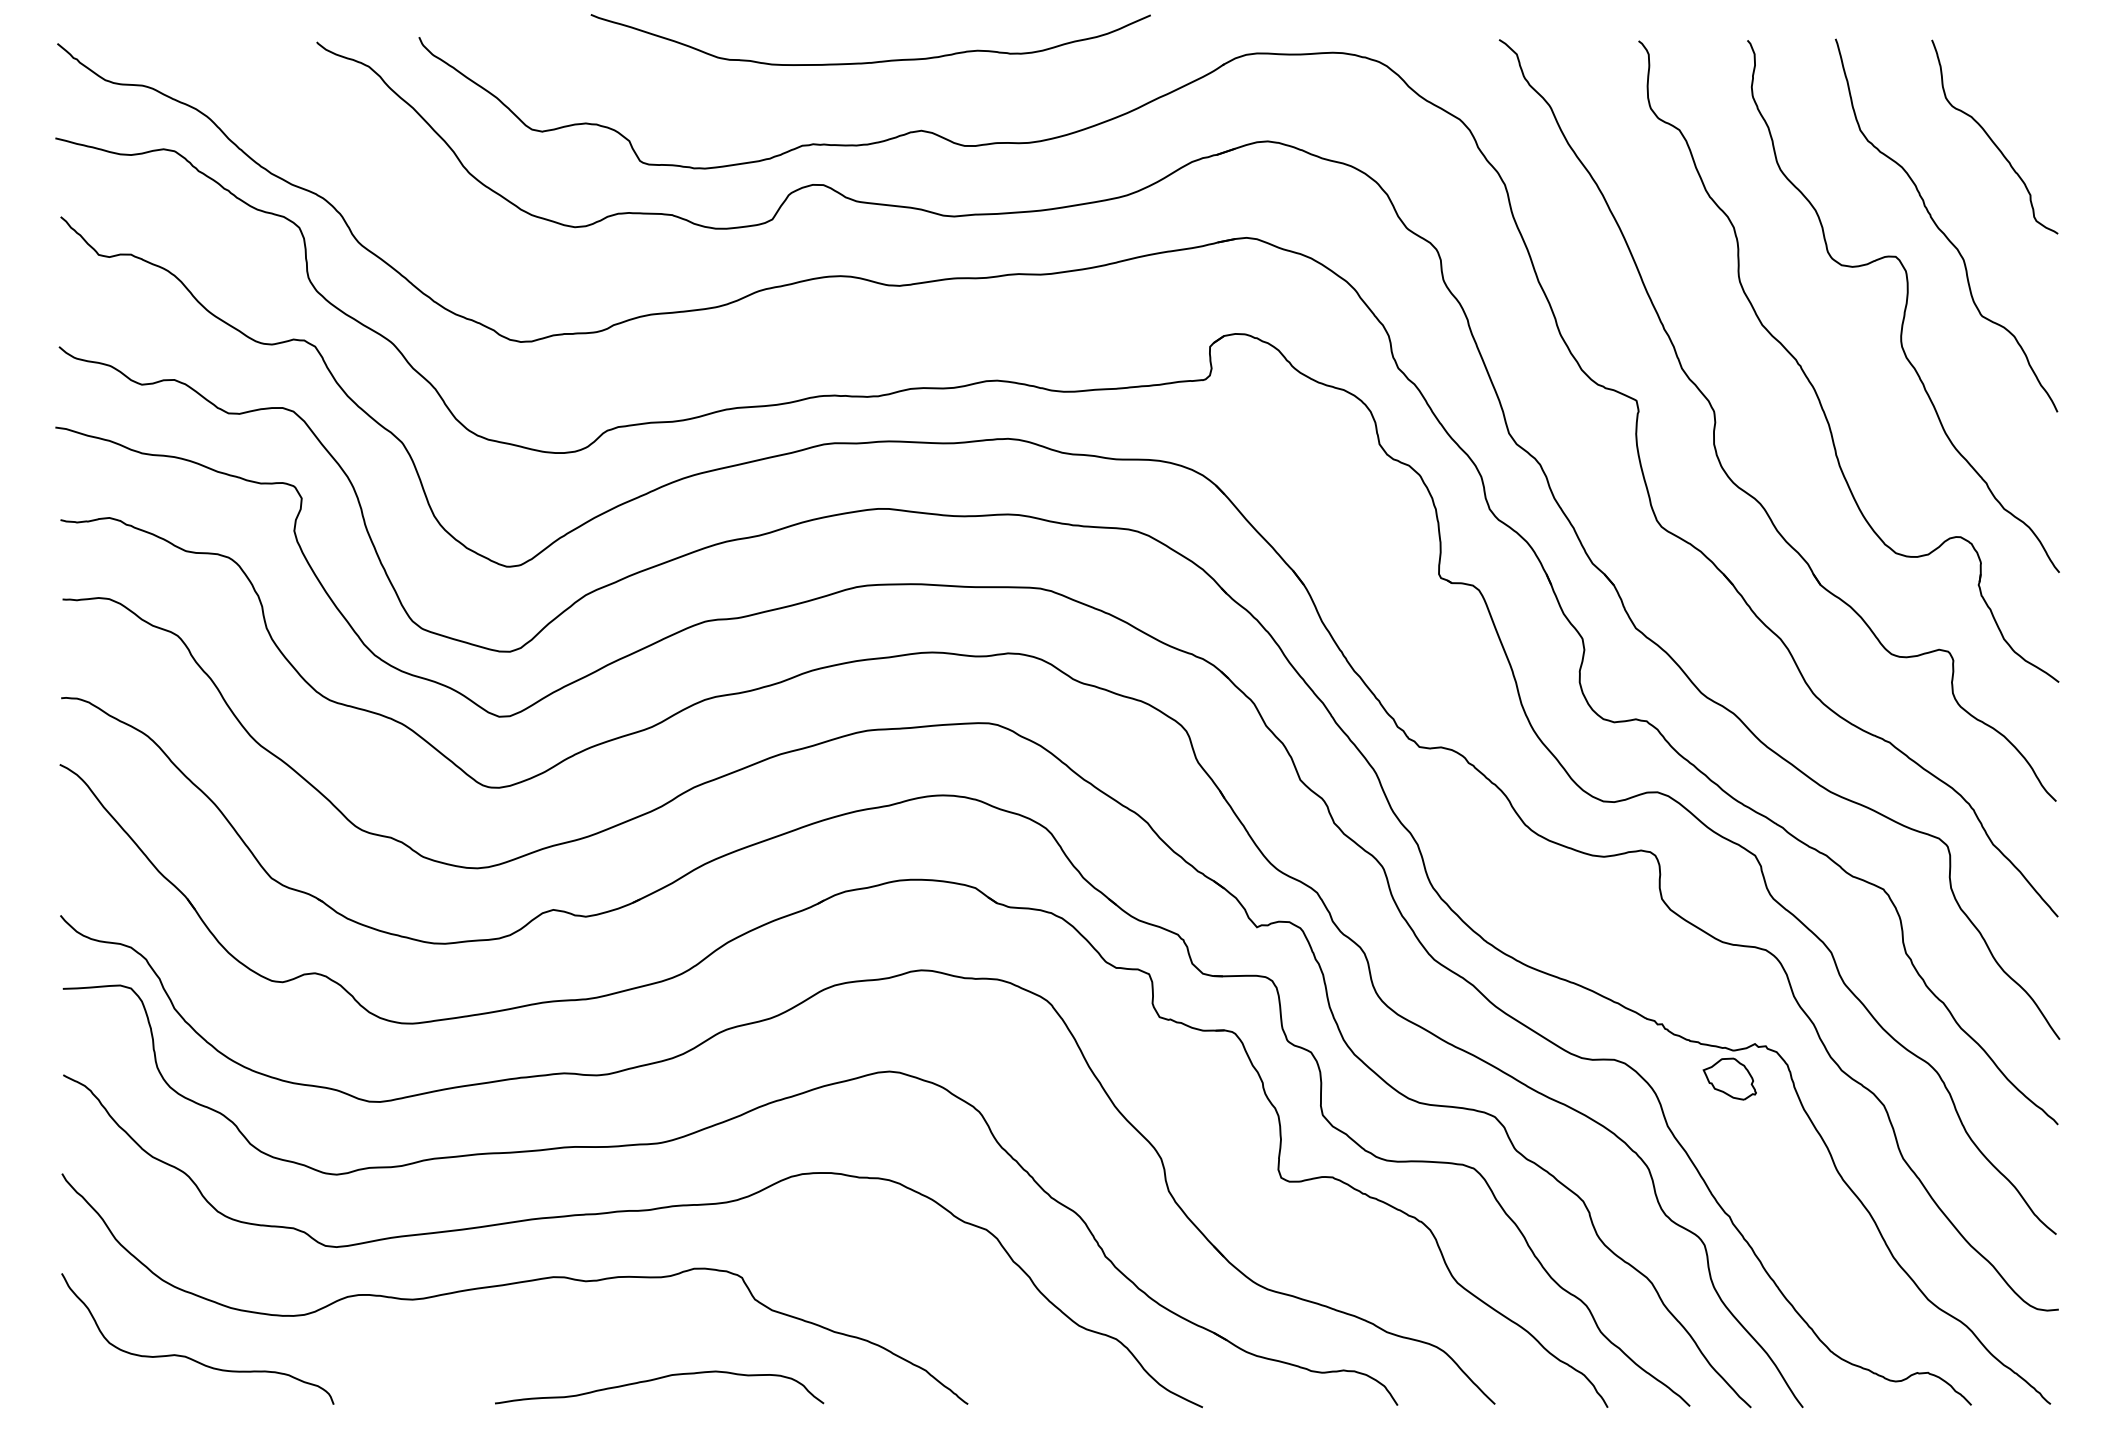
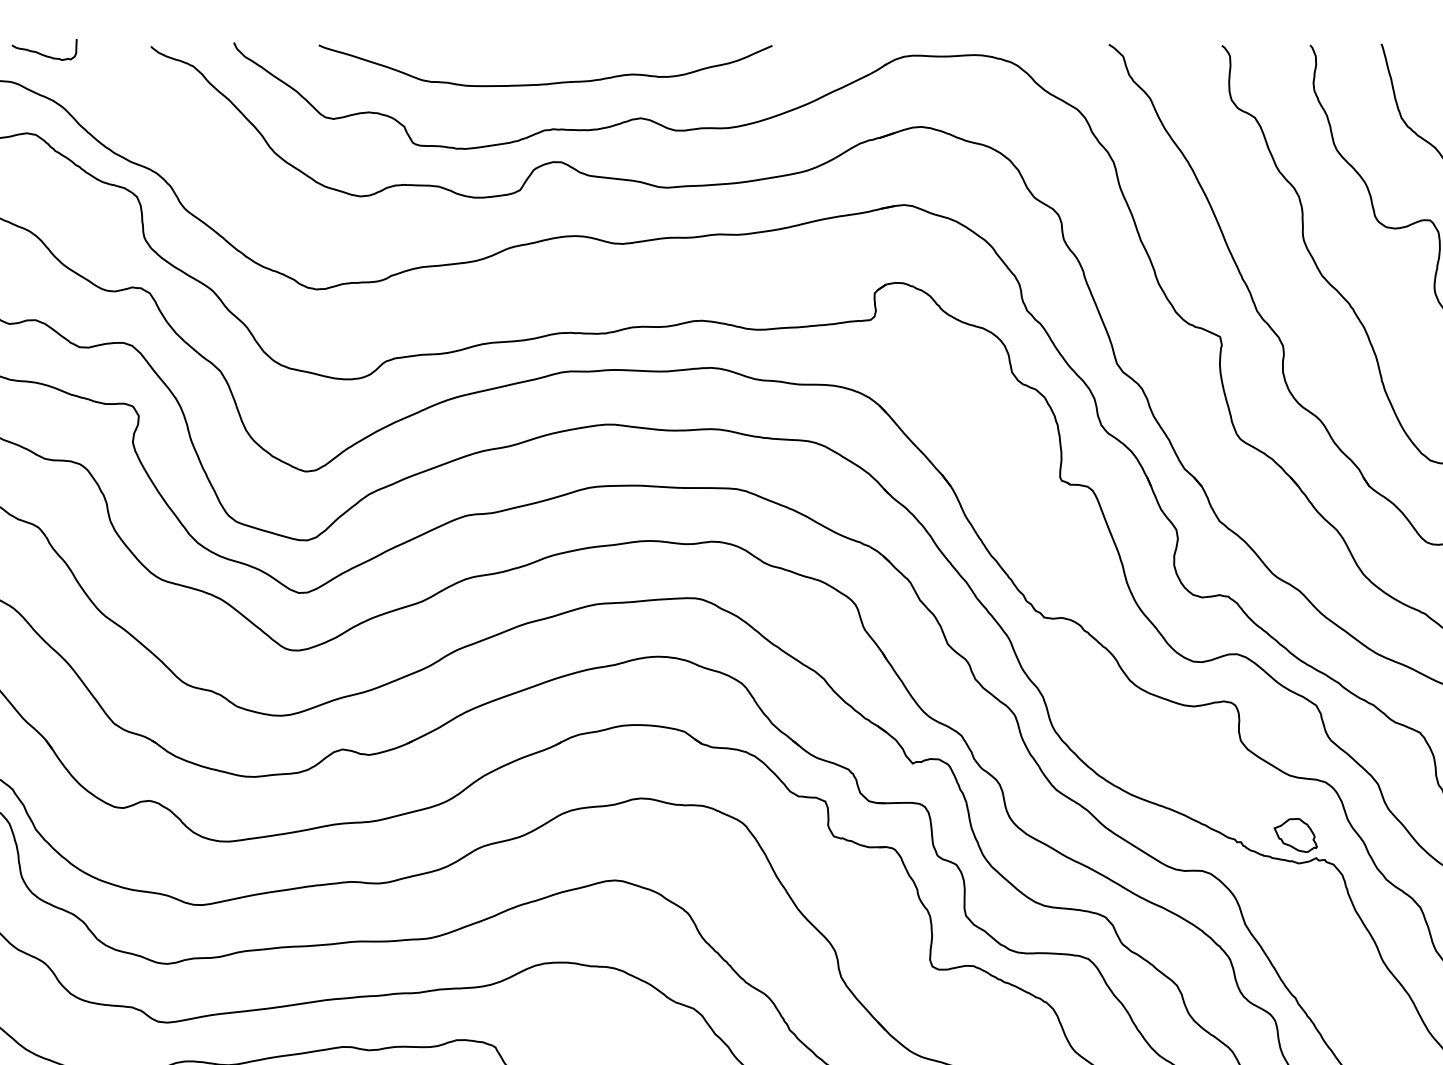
curve: (183, 51) -> (43, 54), added
curve: (872, 61) -> (546, 83), moved
part: (1729, 1078) -> (1295, 835), moved

